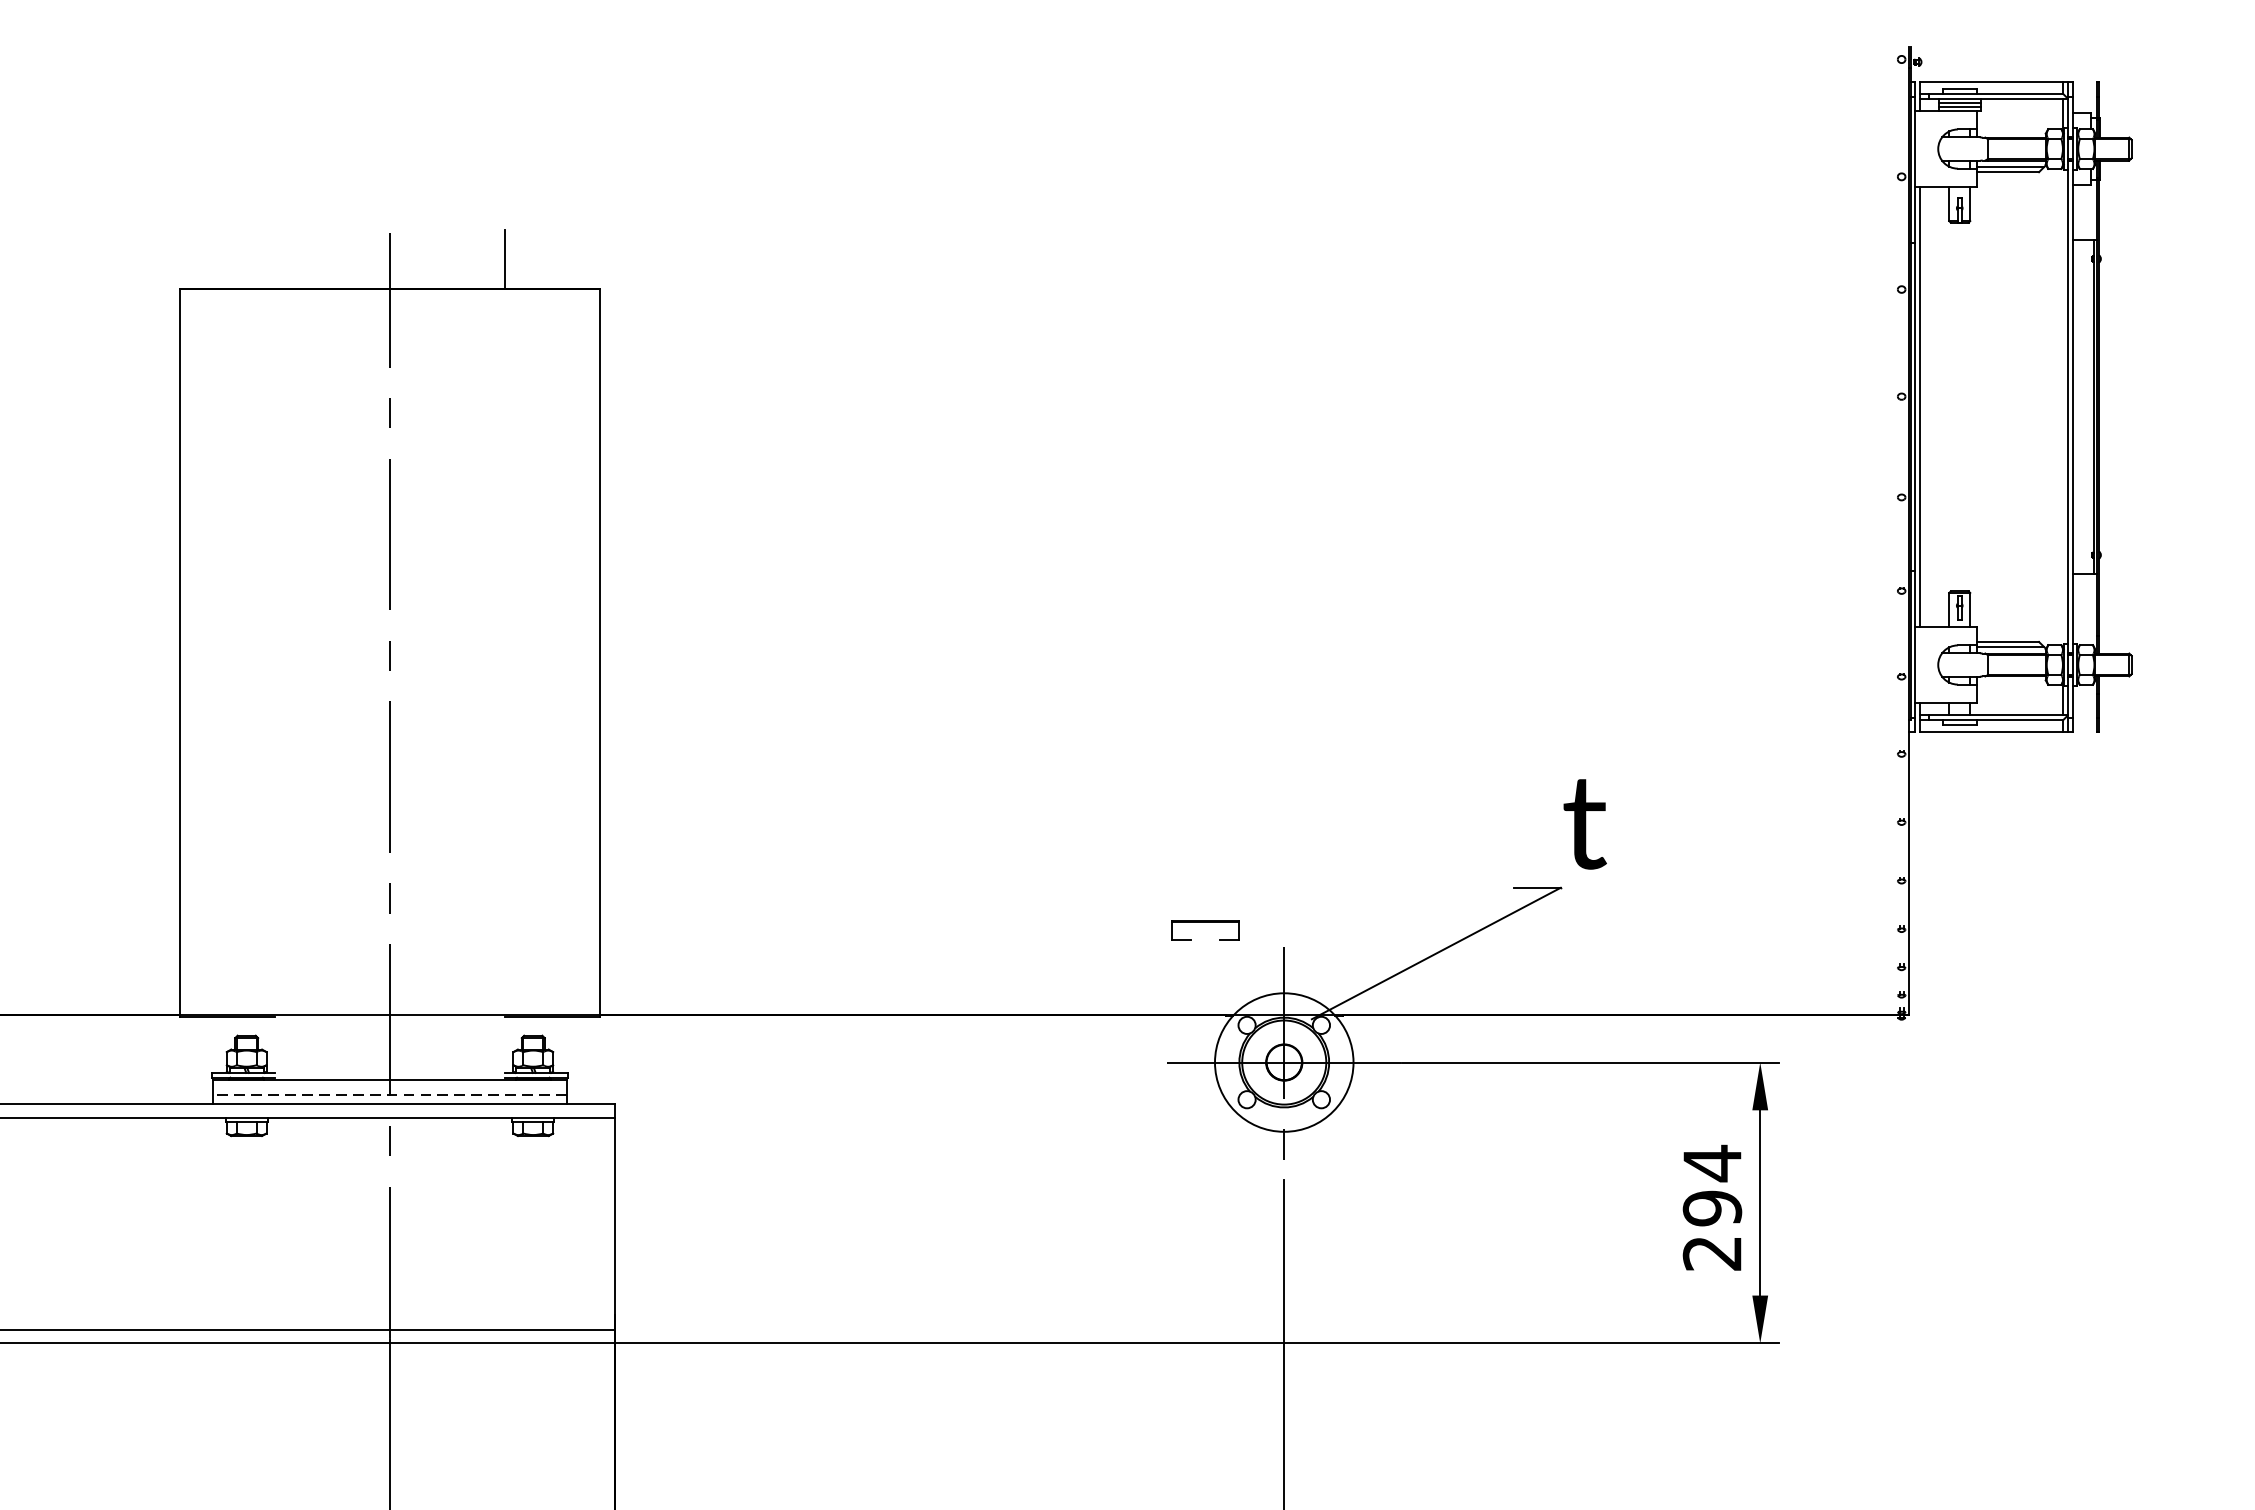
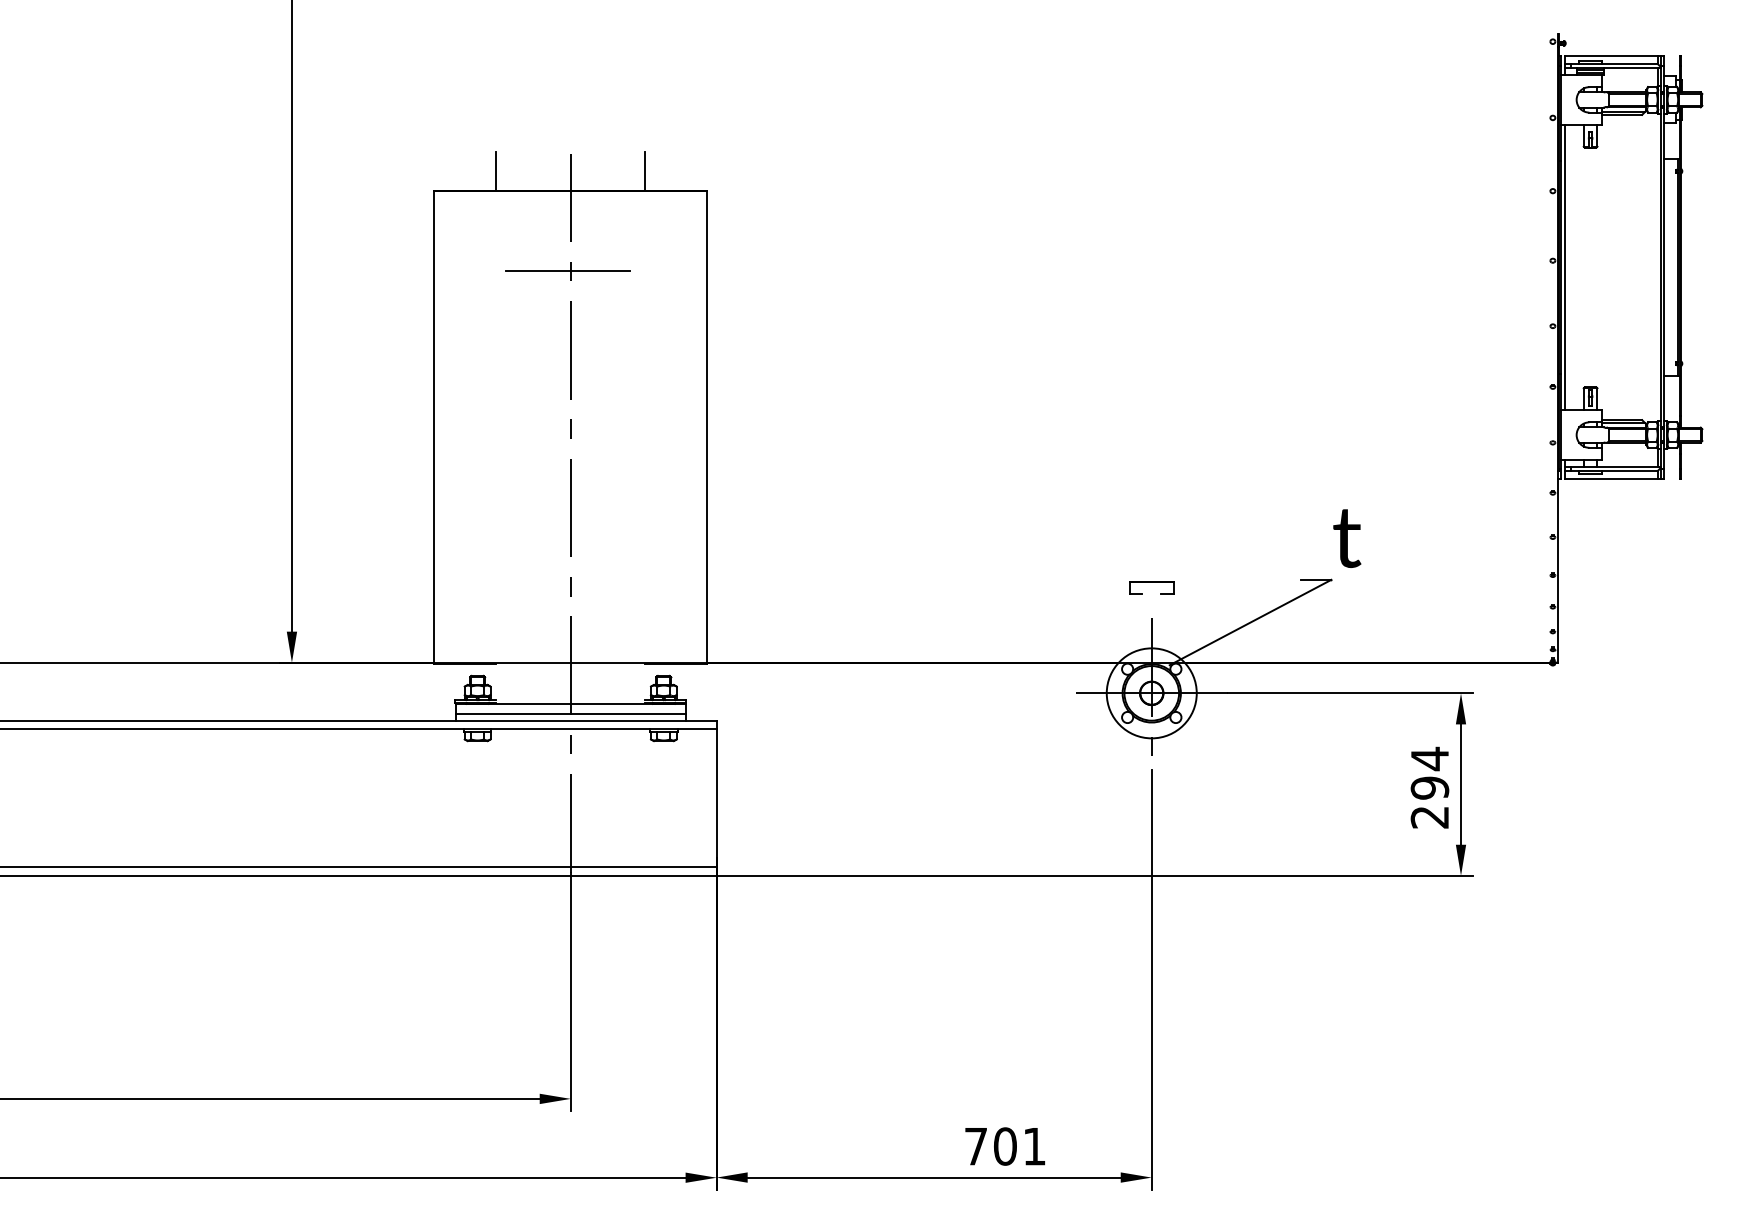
line: (275, 259) -> (496, 171), added
line: (384, 411) -> (567, 270), added
part: (1205, 930) -> (1151, 587), moved
line: (389, 1095) -> (570, 714), dashed -> solid

